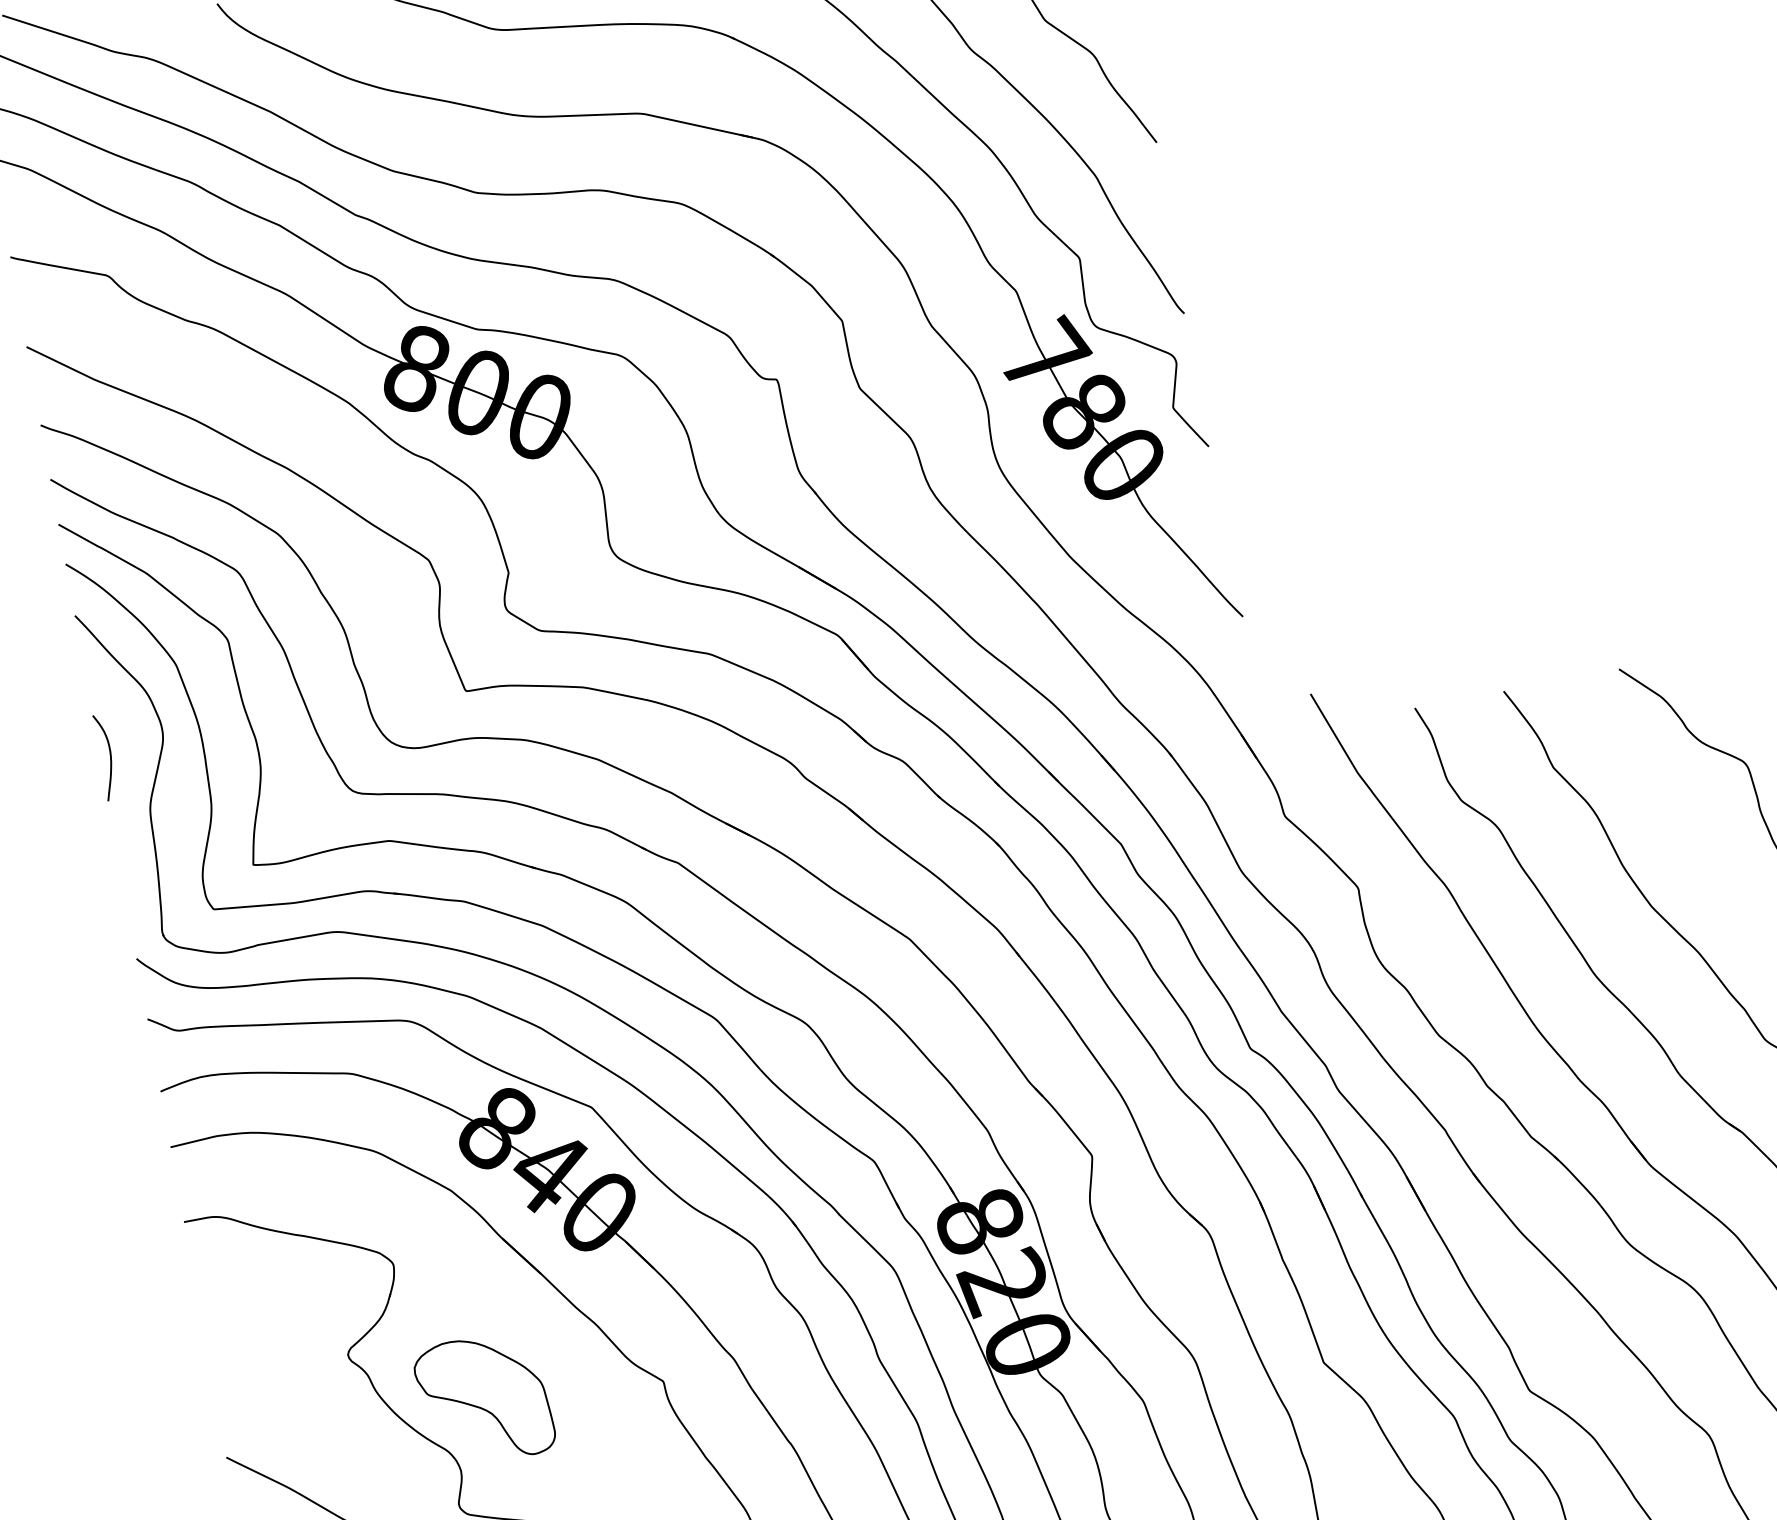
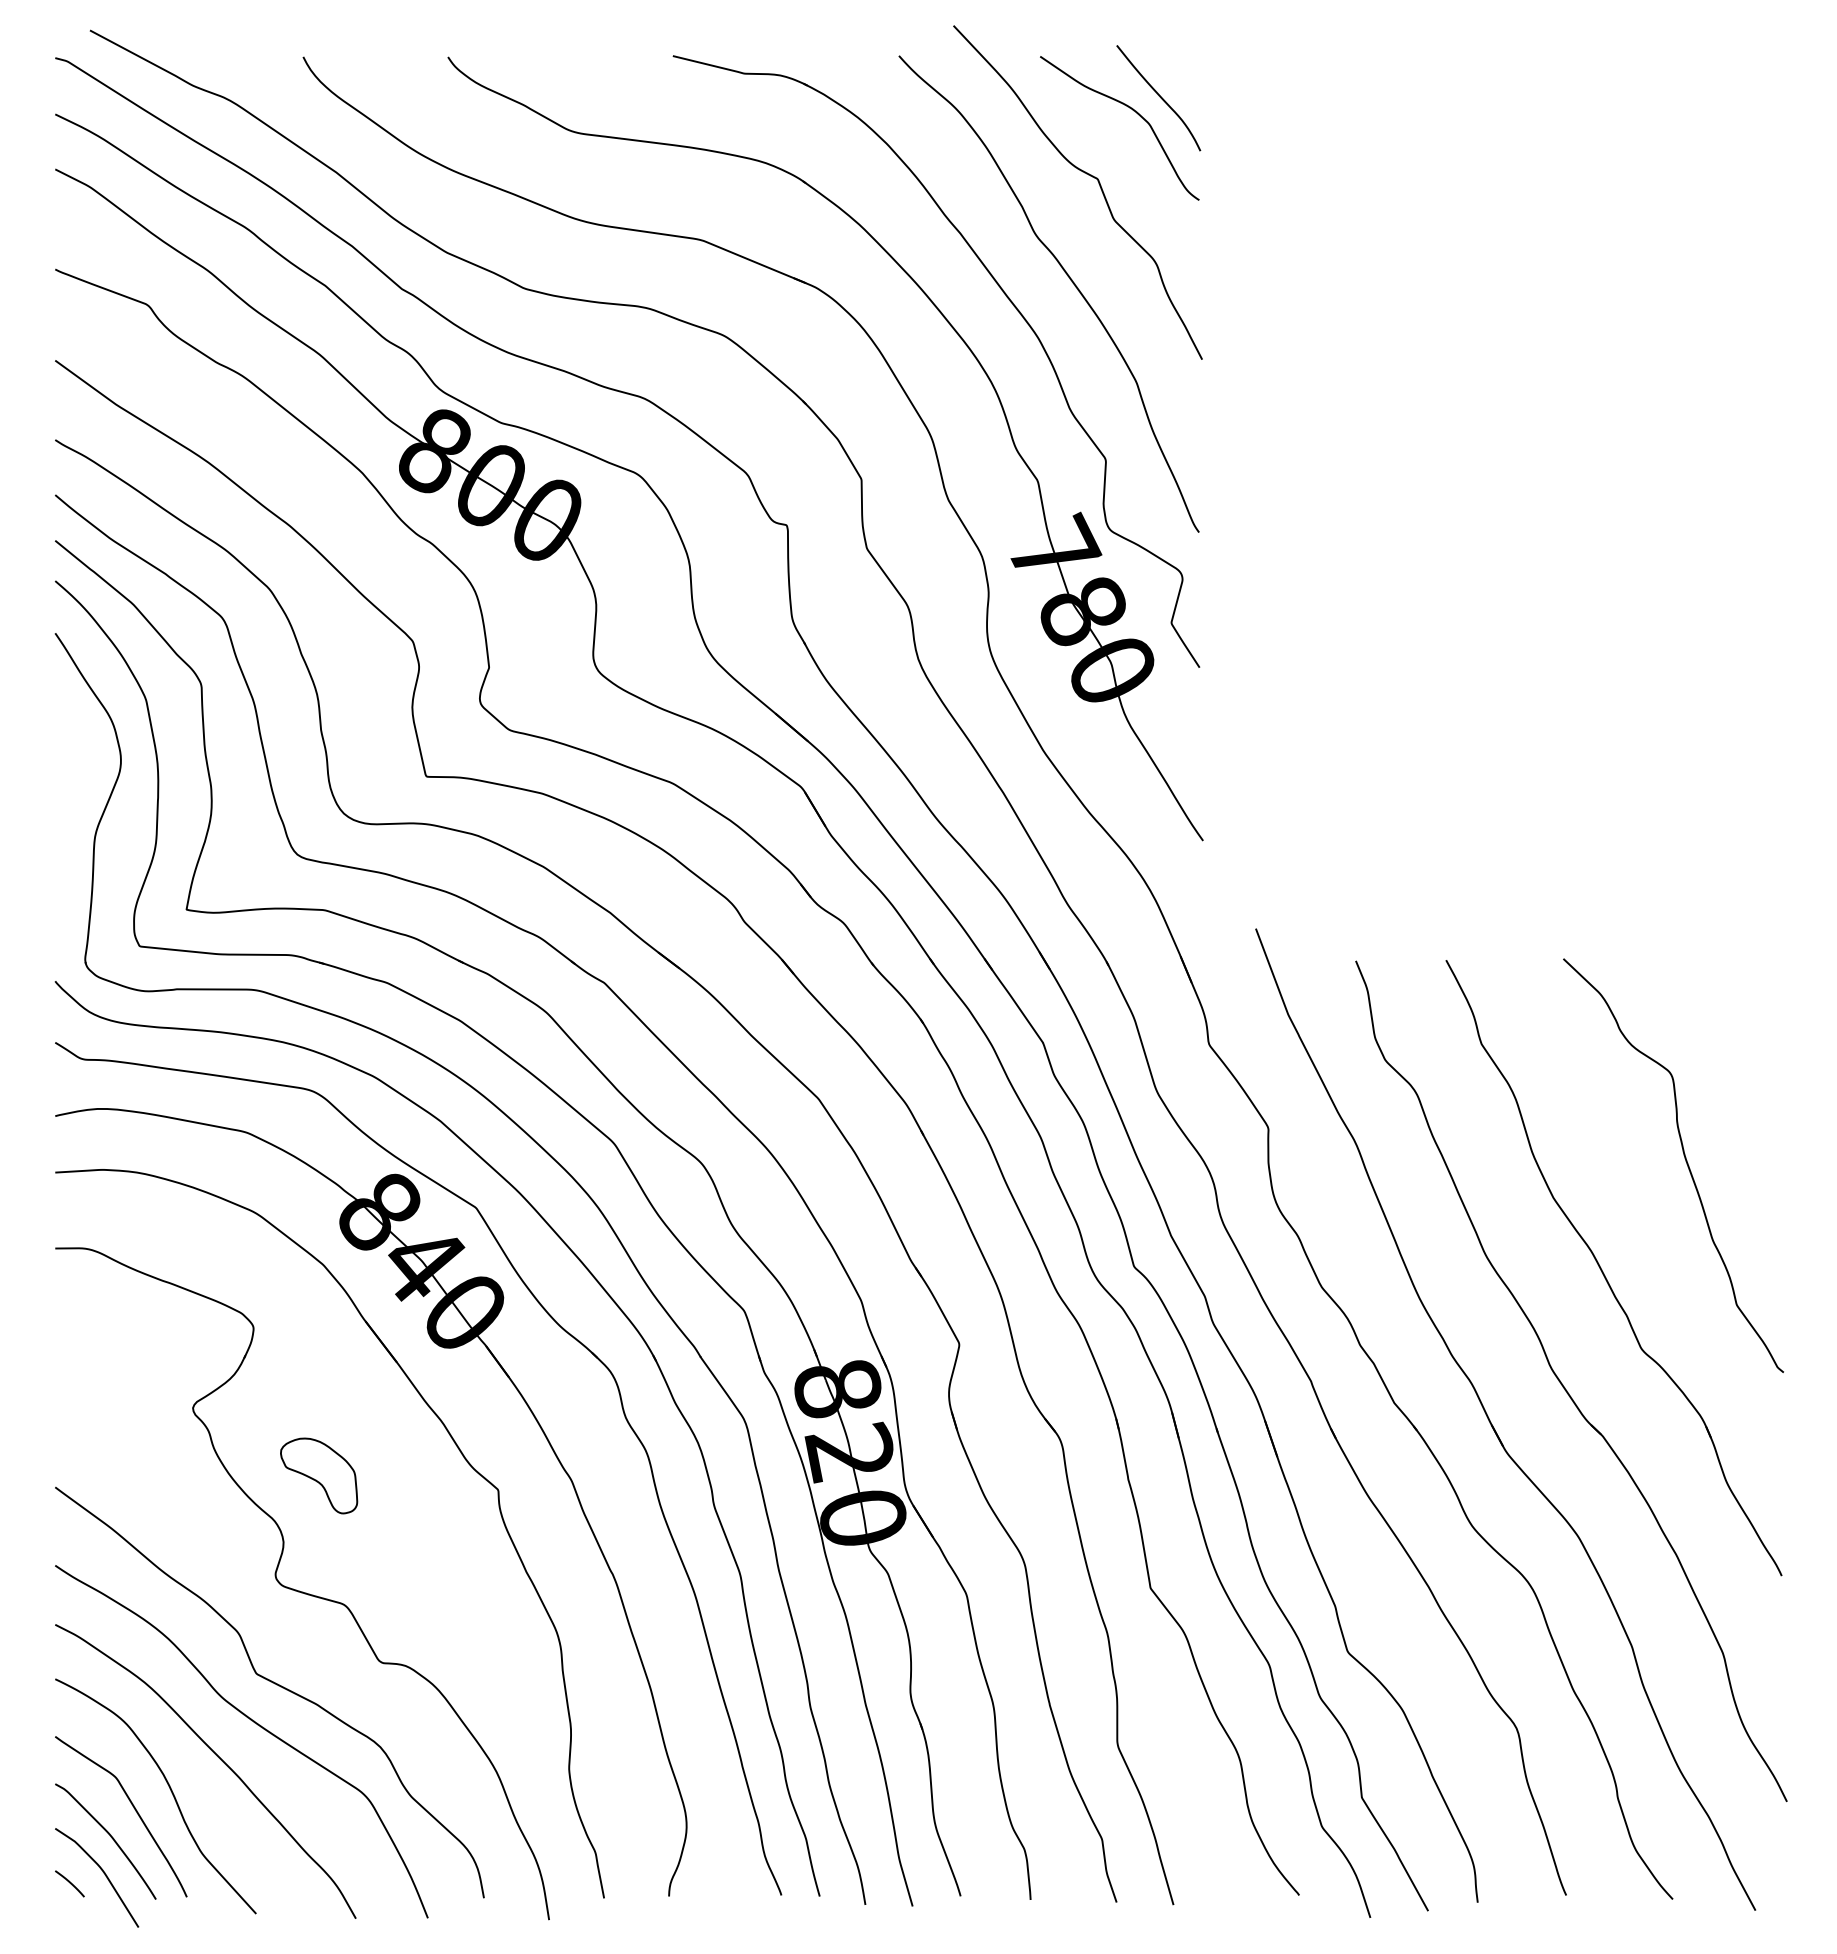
curve: (109, 756) -> (64, 777), removed
part: (483, 1399) -> (318, 1475), size x0.6

